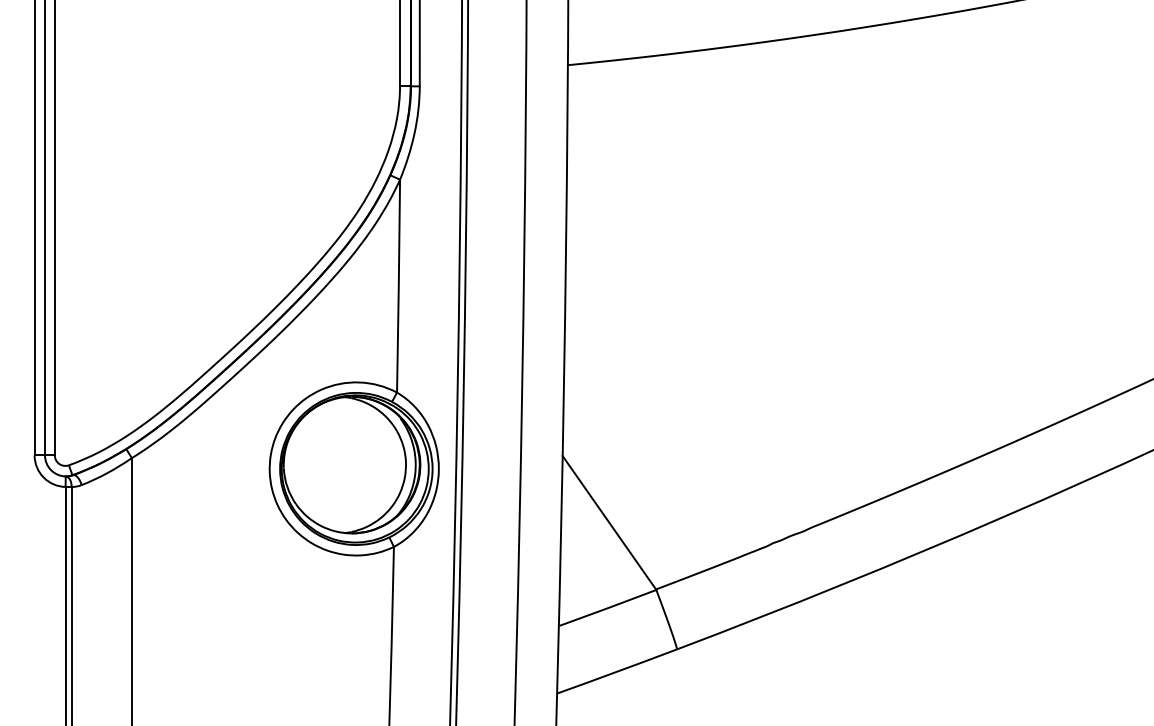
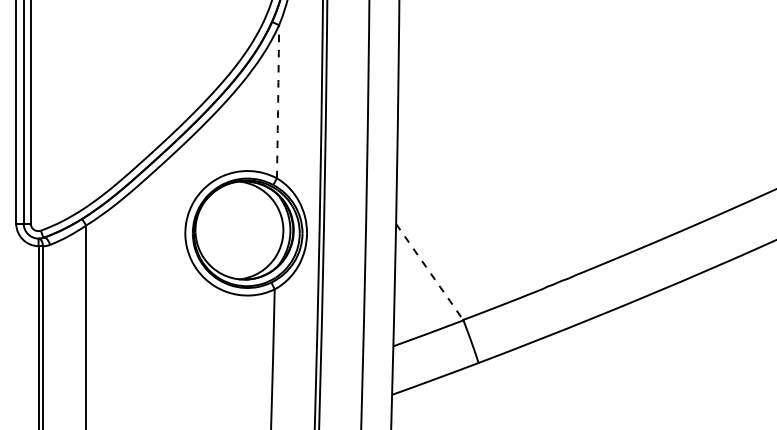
arc: (398, 286) -> (278, 102), solid -> dashed
line: (609, 523) -> (429, 272), solid -> dashed

